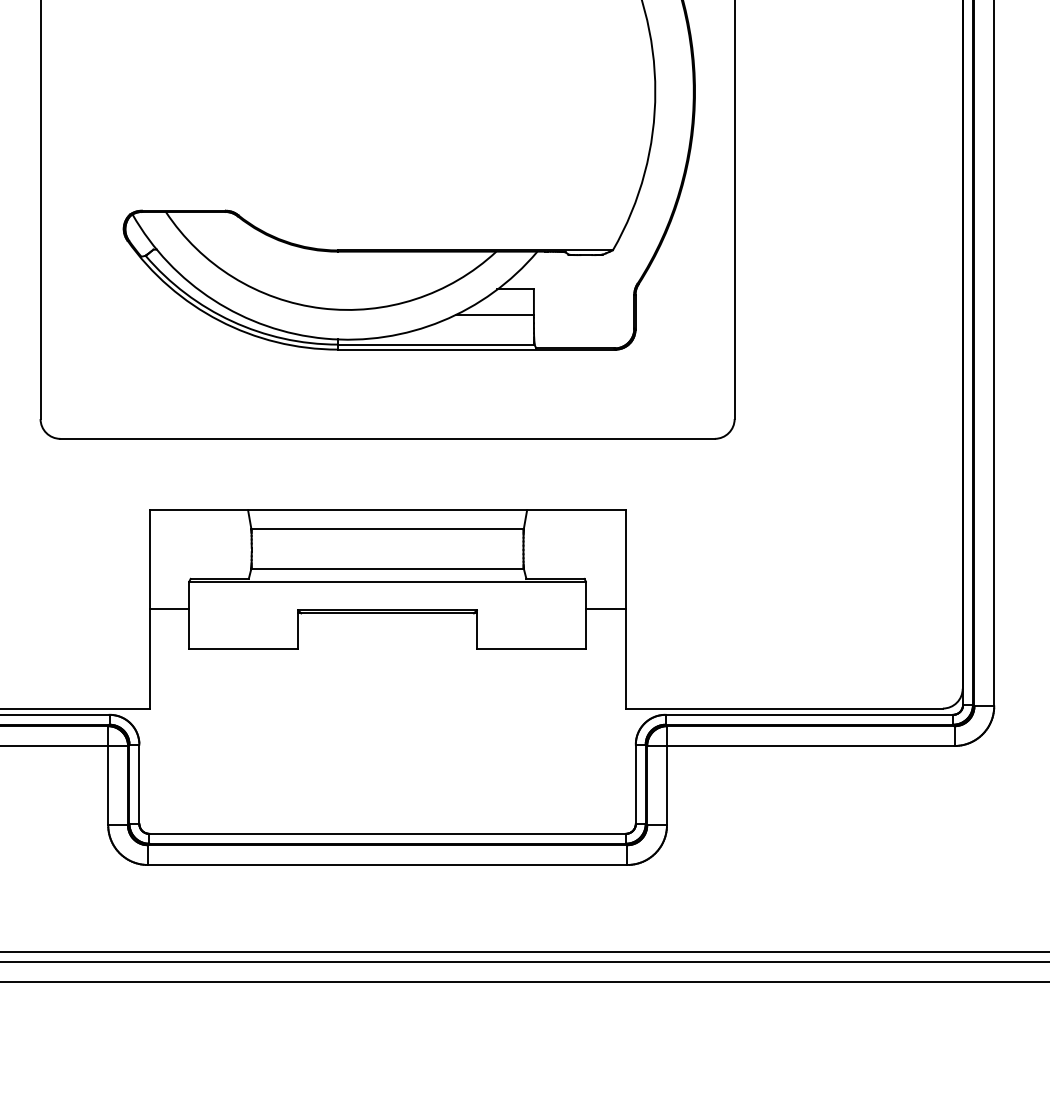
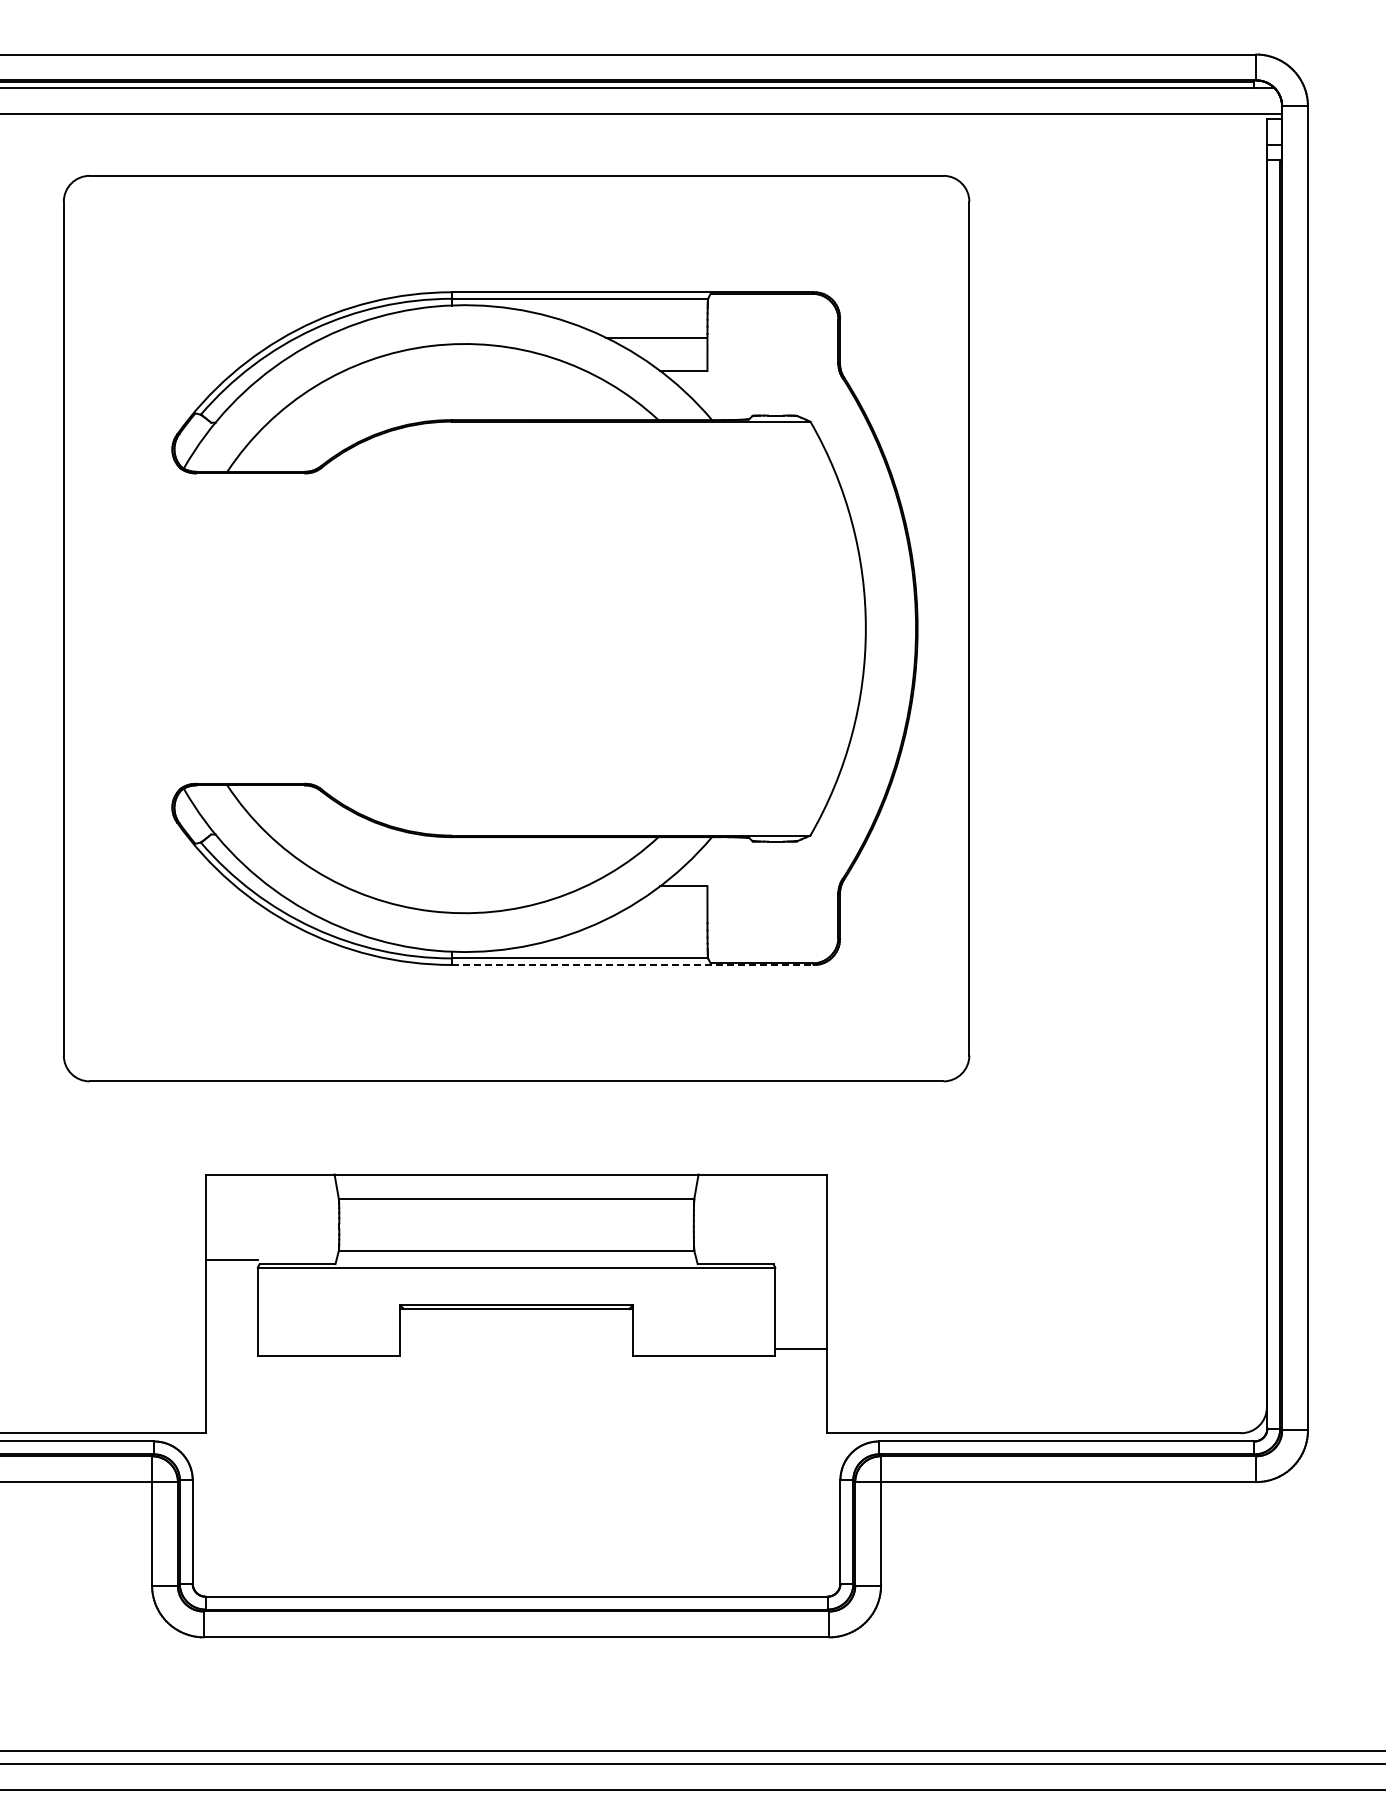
line: (494, 314) -> (656, 919), removed
line: (477, 349) -> (633, 964), solid -> dashed
line: (169, 609) -> (231, 1259), moved
line: (606, 609) -> (801, 1348), moved

